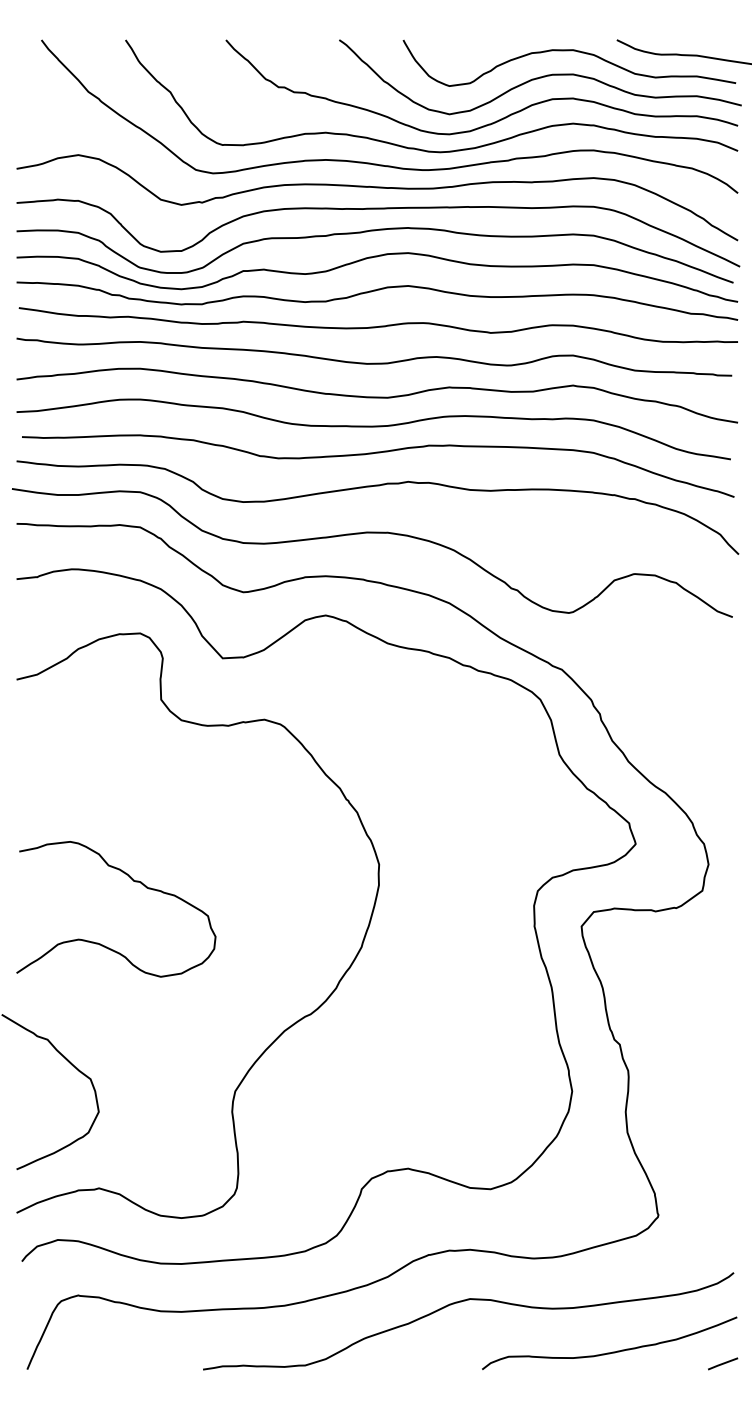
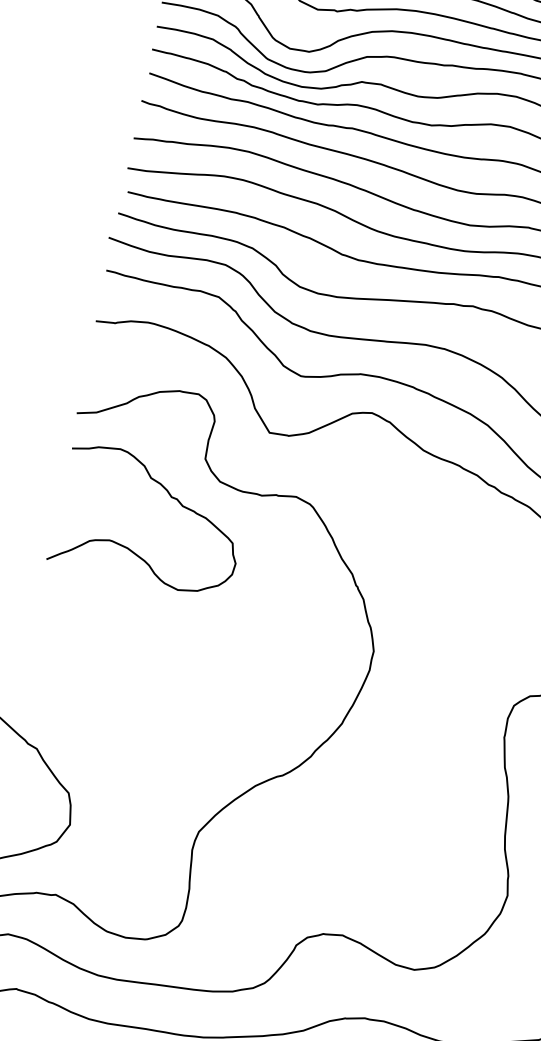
curve: (133, 881) -> (170, 497), moved

